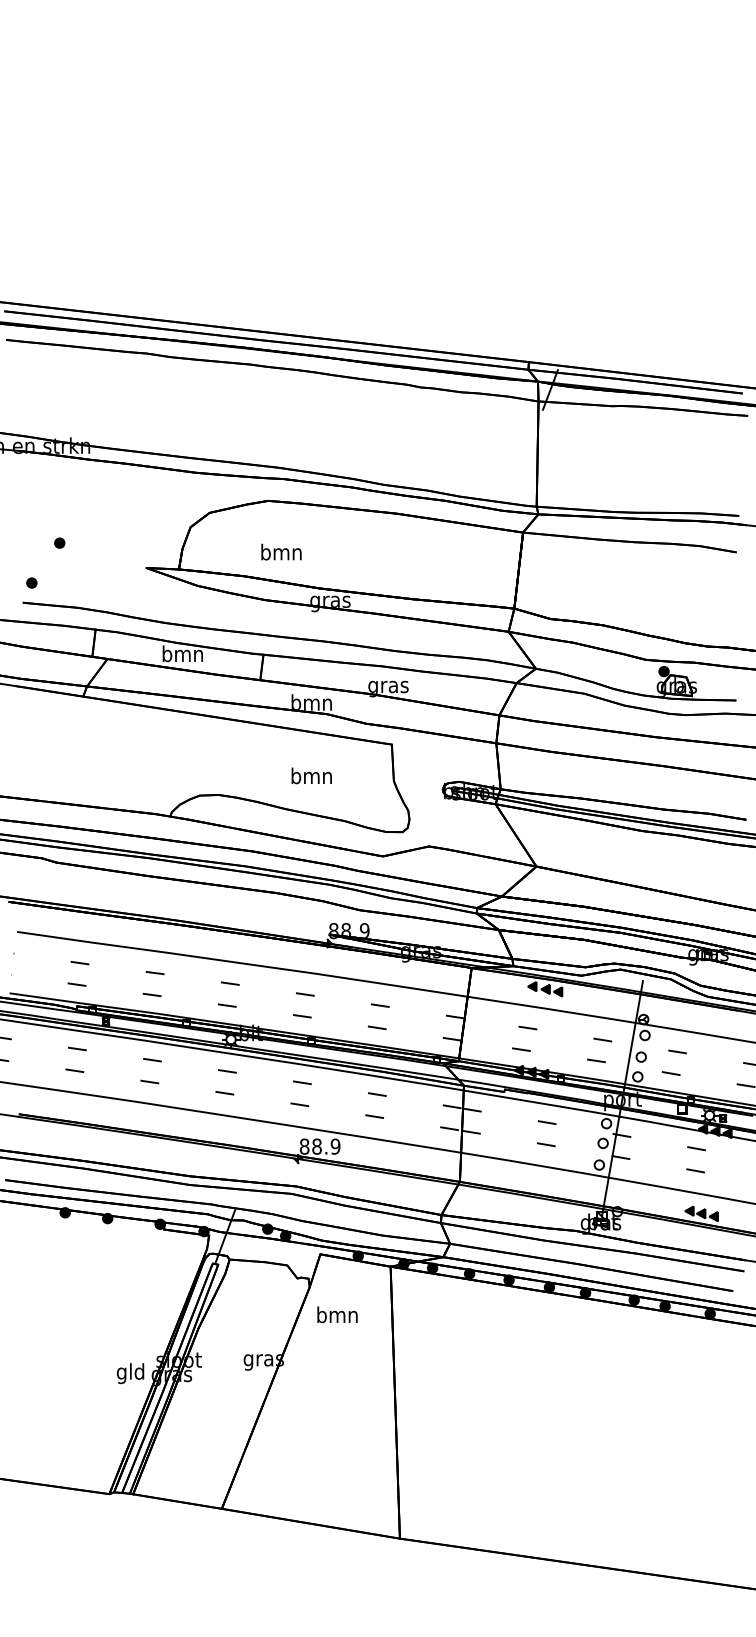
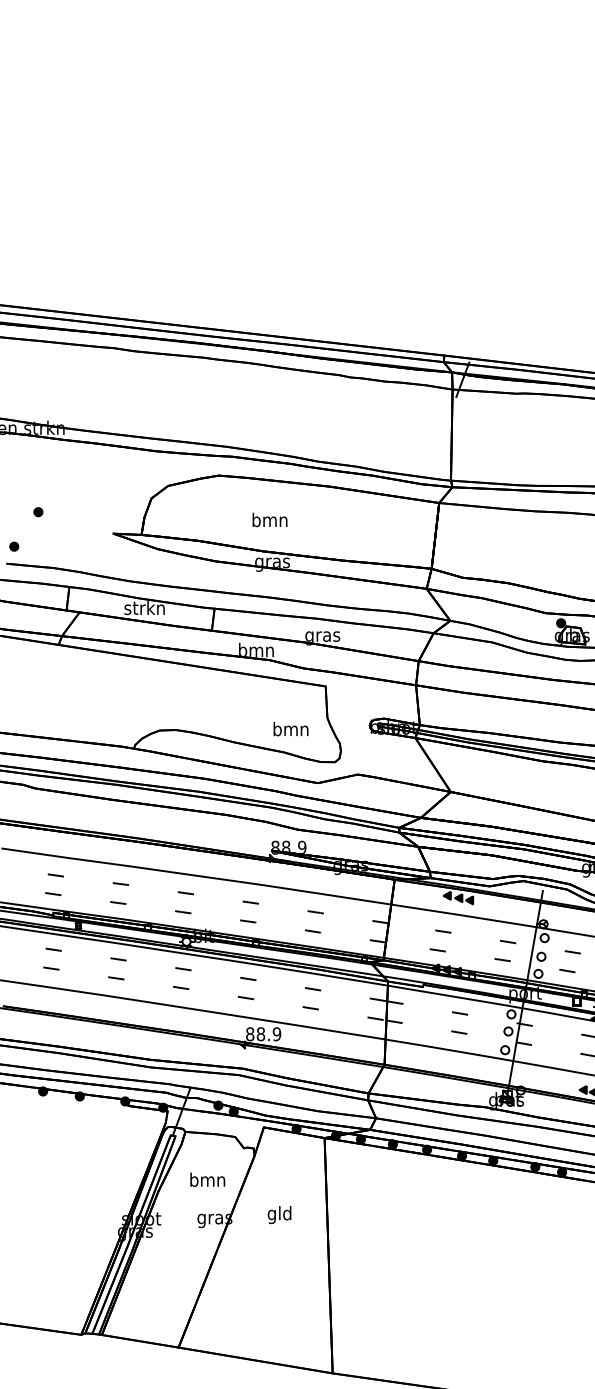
text: (281, 551) -> (270, 519), moved
text: (182, 653) -> (144, 607), bmn -> strkn
text: (311, 775) -> (290, 728), moved
text: (337, 1314) -> (207, 1179), moved
text: (130, 1373) -> (279, 1214), moved

